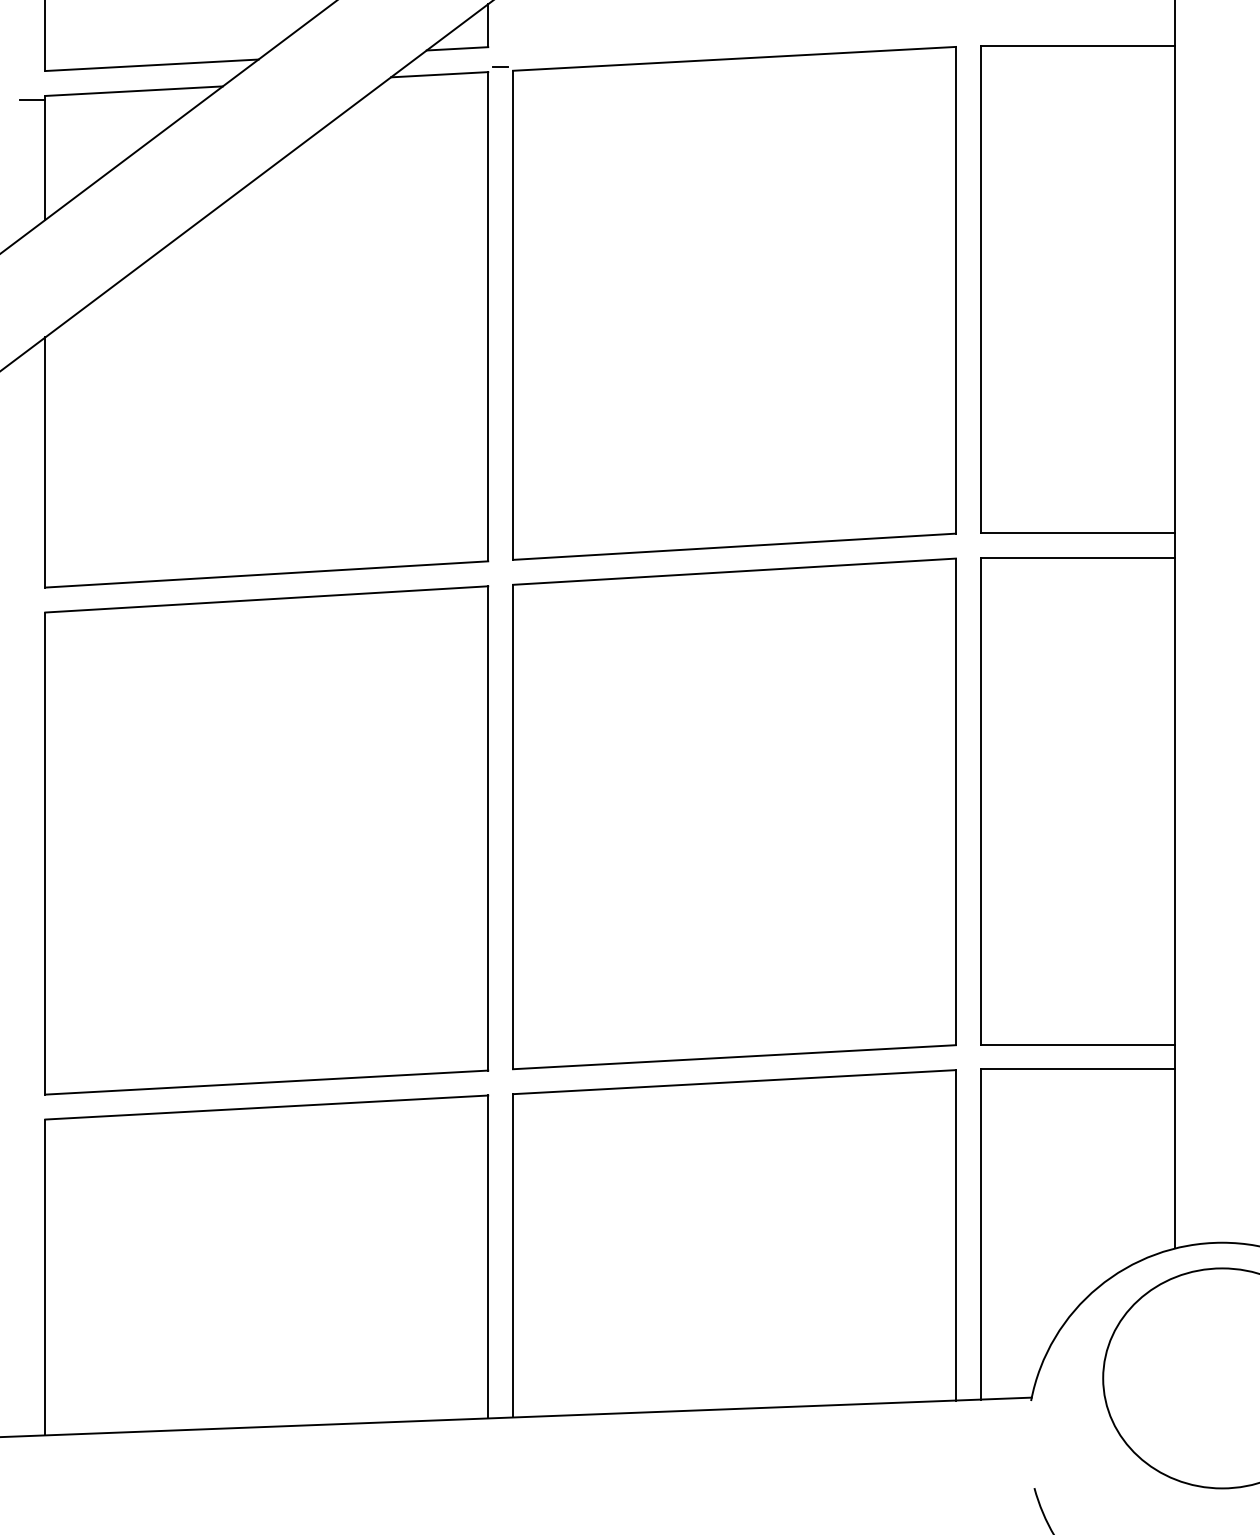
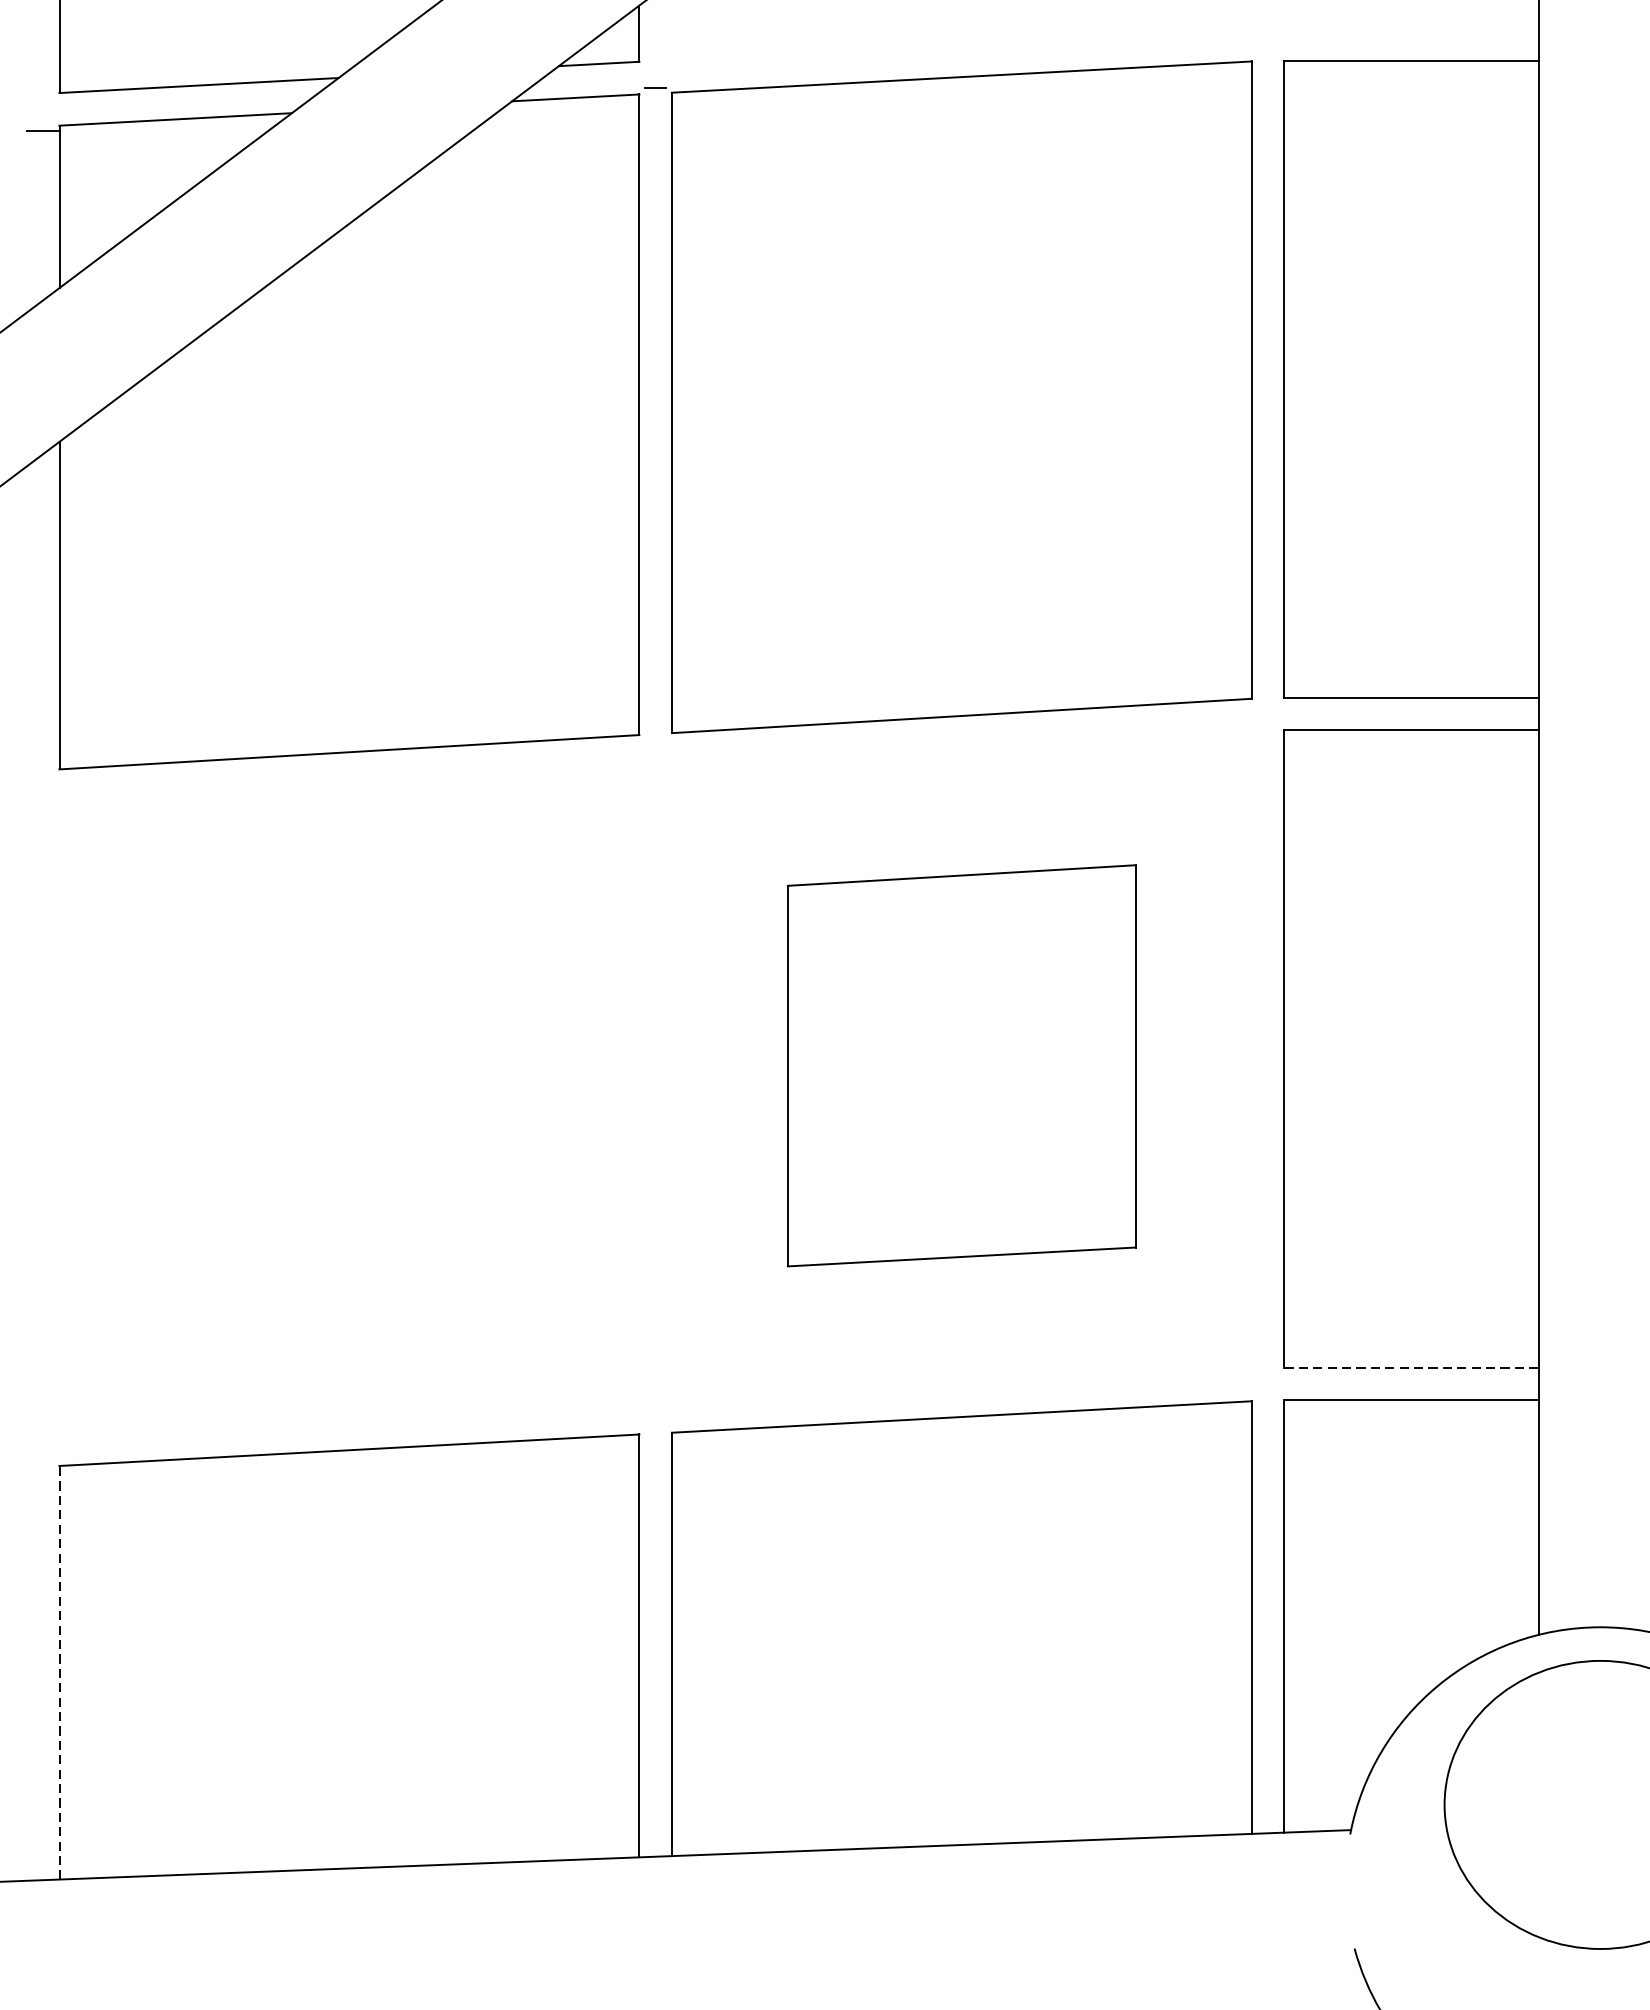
part: (734, 813) -> (961, 1065), size x0.6
part: (266, 840) -> (349, 1100), removed
line: (1078, 1044) -> (1412, 1367), solid -> dashed
line: (45, 1277) -> (59, 1672), solid -> dashed

